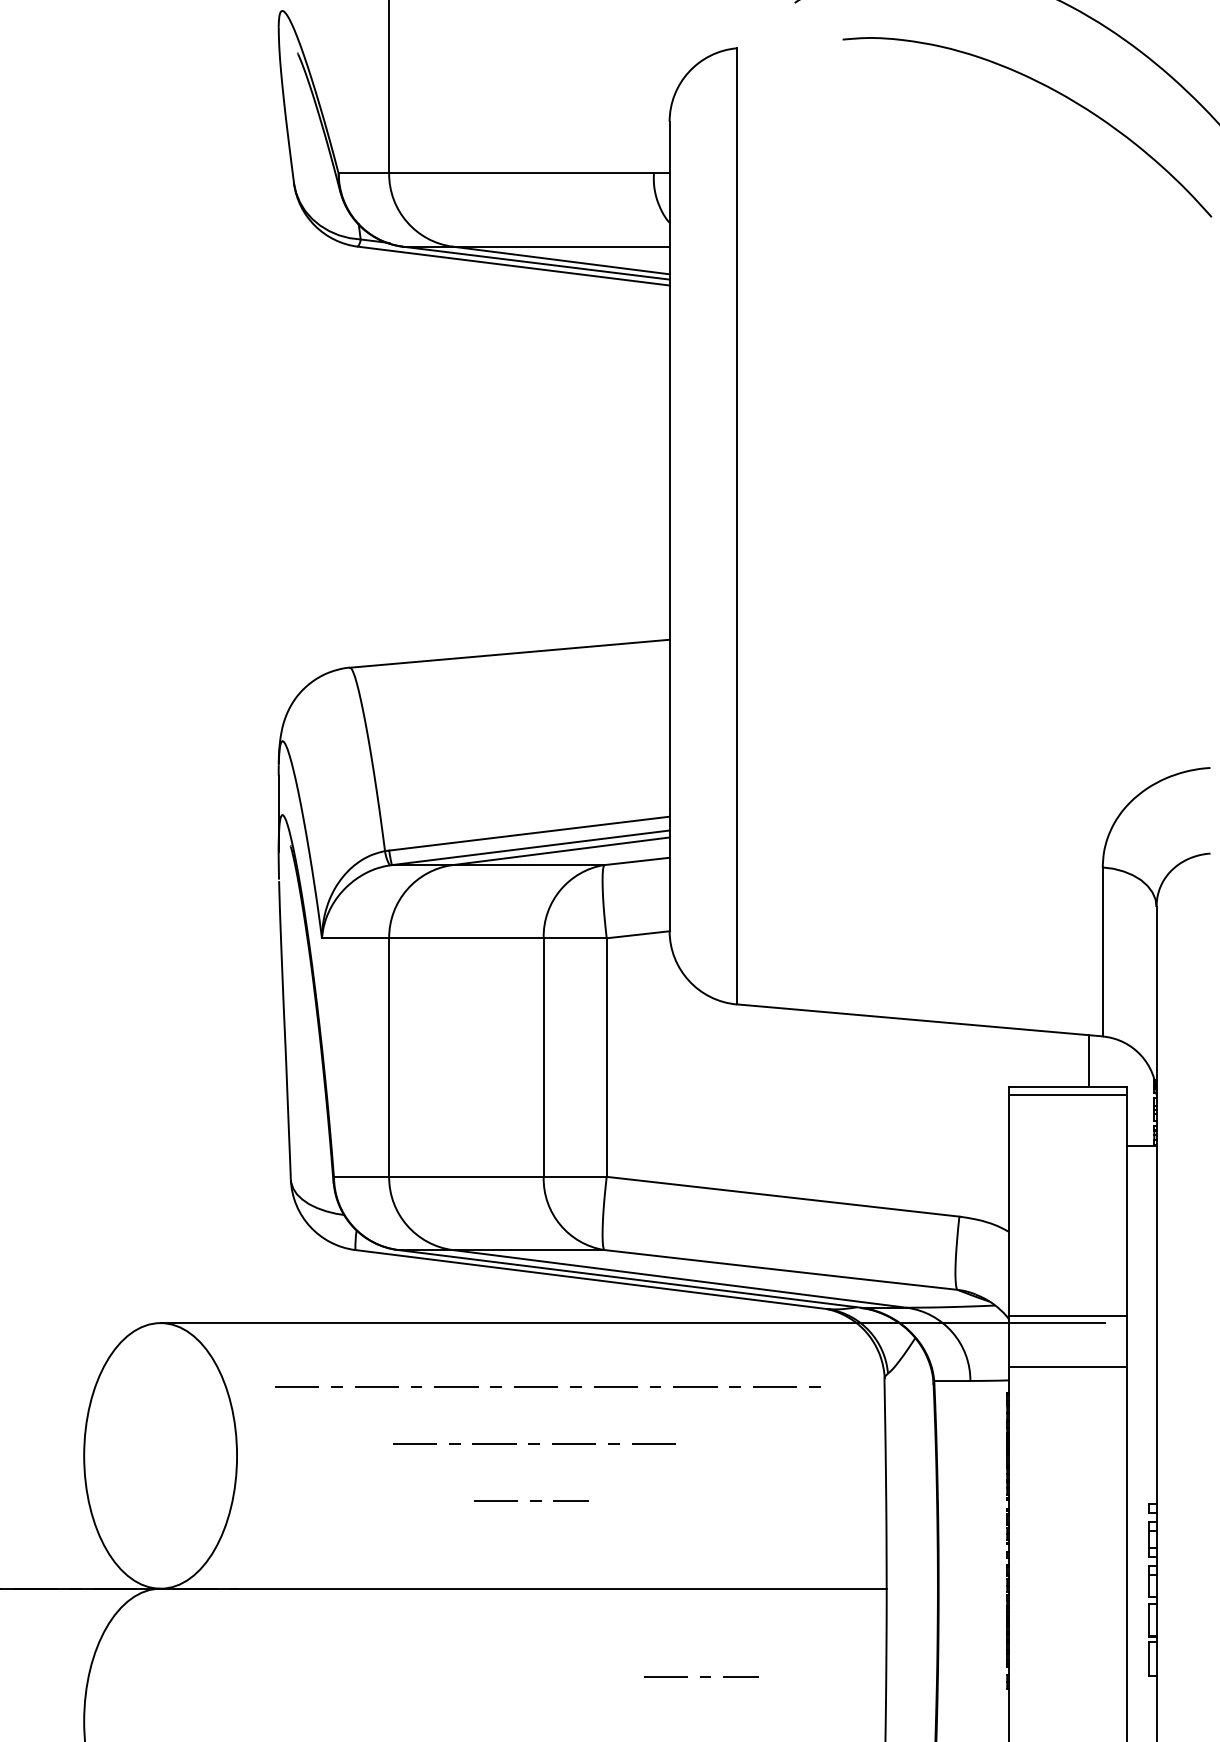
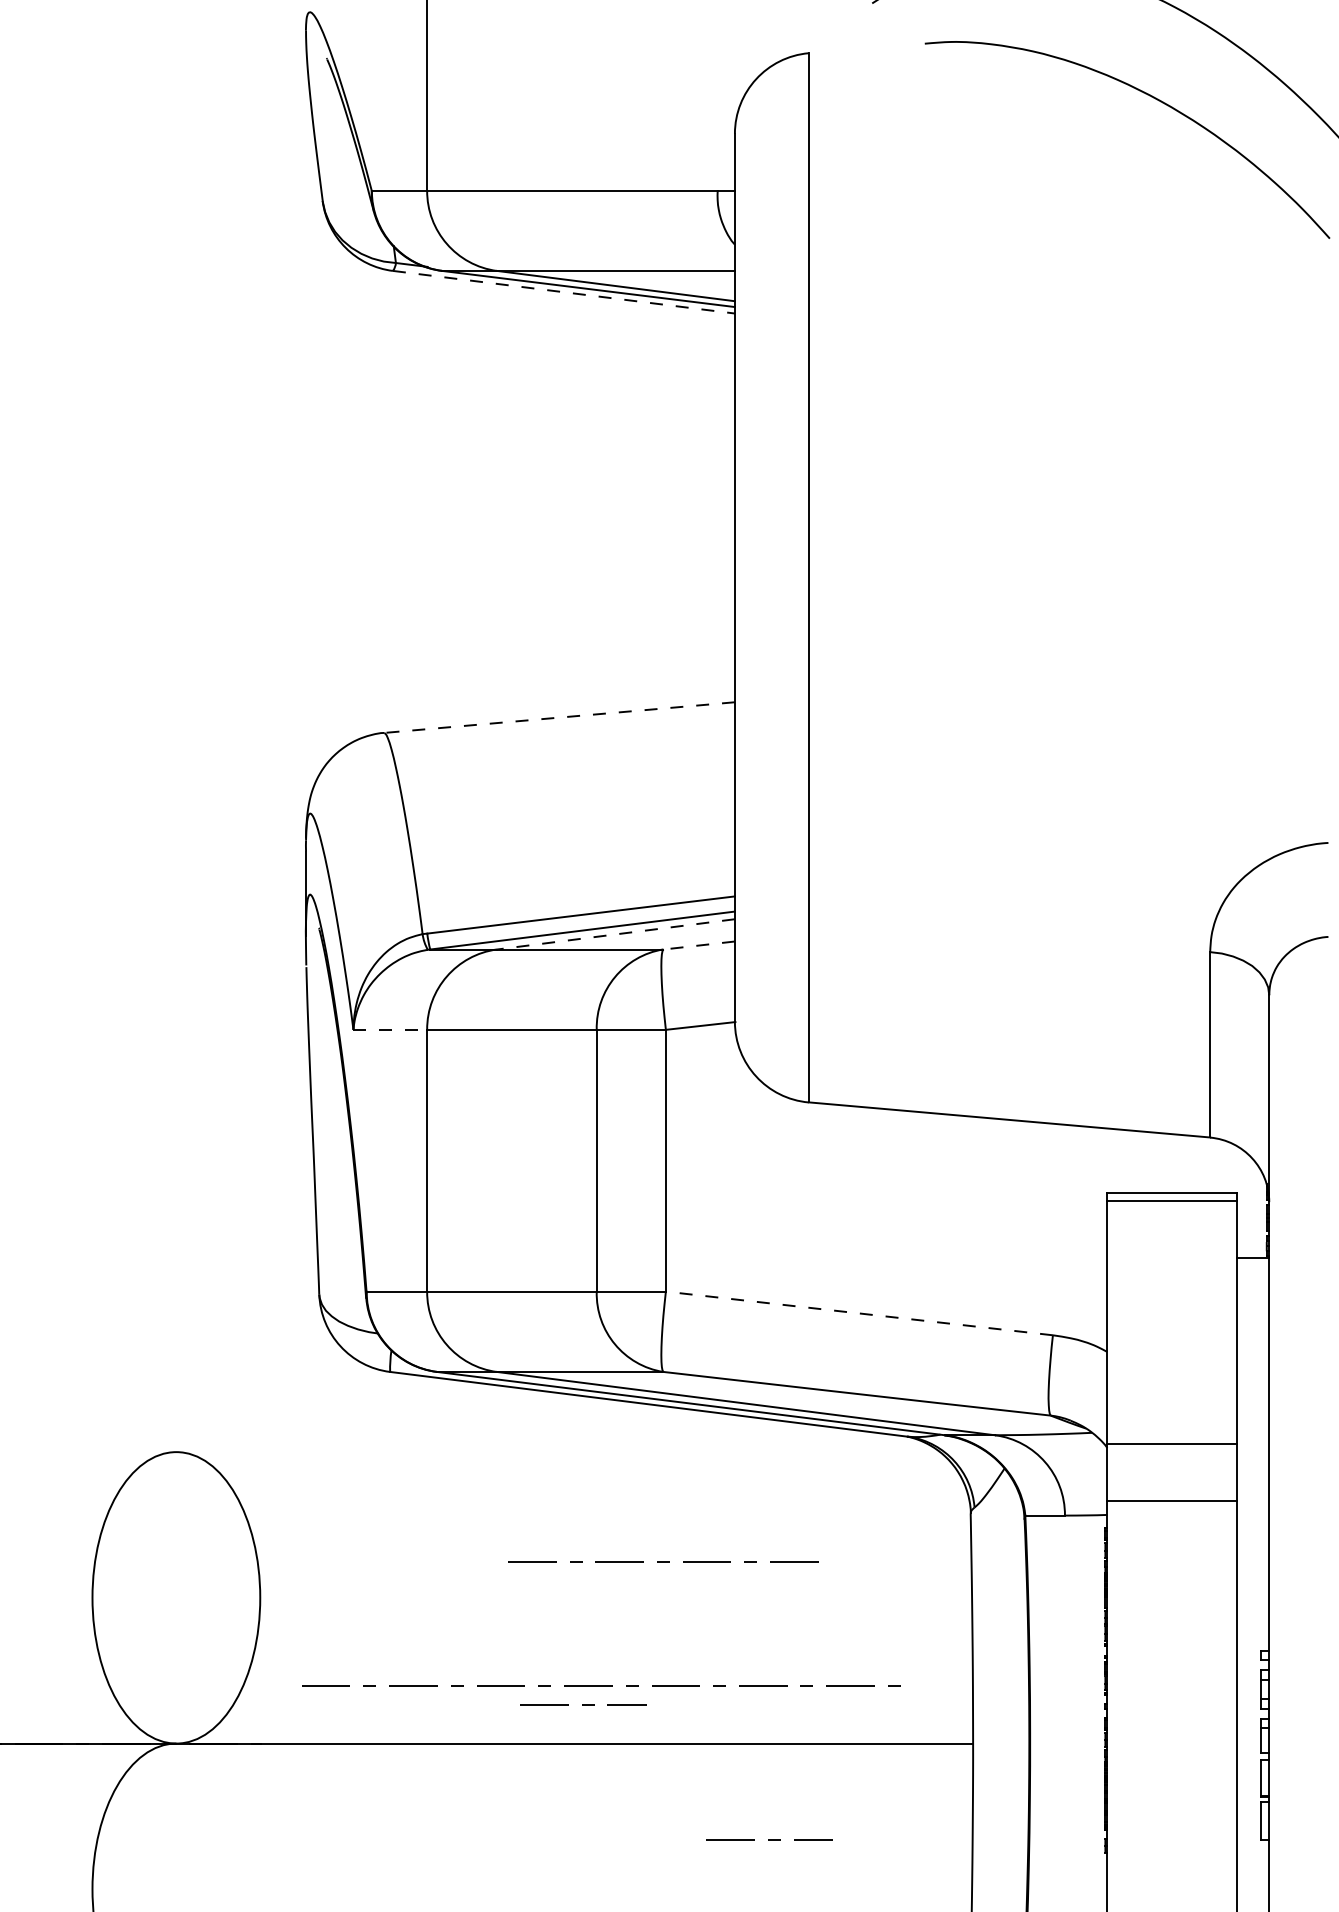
line: (514, 266) -> (564, 292), solid -> dashed
line: (508, 653) -> (558, 717), solid -> dashed
line: (560, 851) -> (615, 934), solid -> dashed
line: (637, 861) -> (699, 945), solid -> dashed
line: (355, 937) -> (390, 1029), solid -> dashed
line: (1089, 1061) -> (1195, 1164), removed
line: (783, 1196) -> (859, 1313), solid -> dashed
line: (632, 1323) -> (694, 1452), removed
line: (548, 1387) -> (601, 1685), moved
line: (534, 1443) -> (663, 1561), moved
line: (531, 1500) -> (583, 1704), moved

